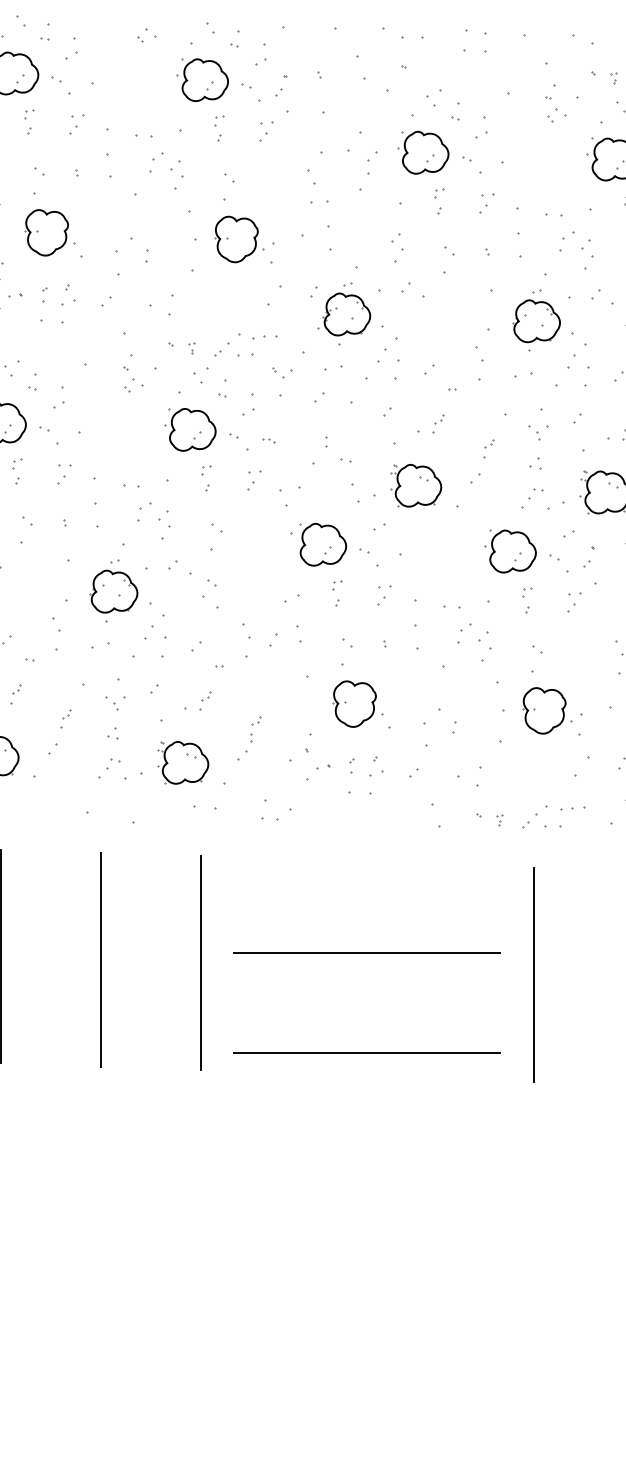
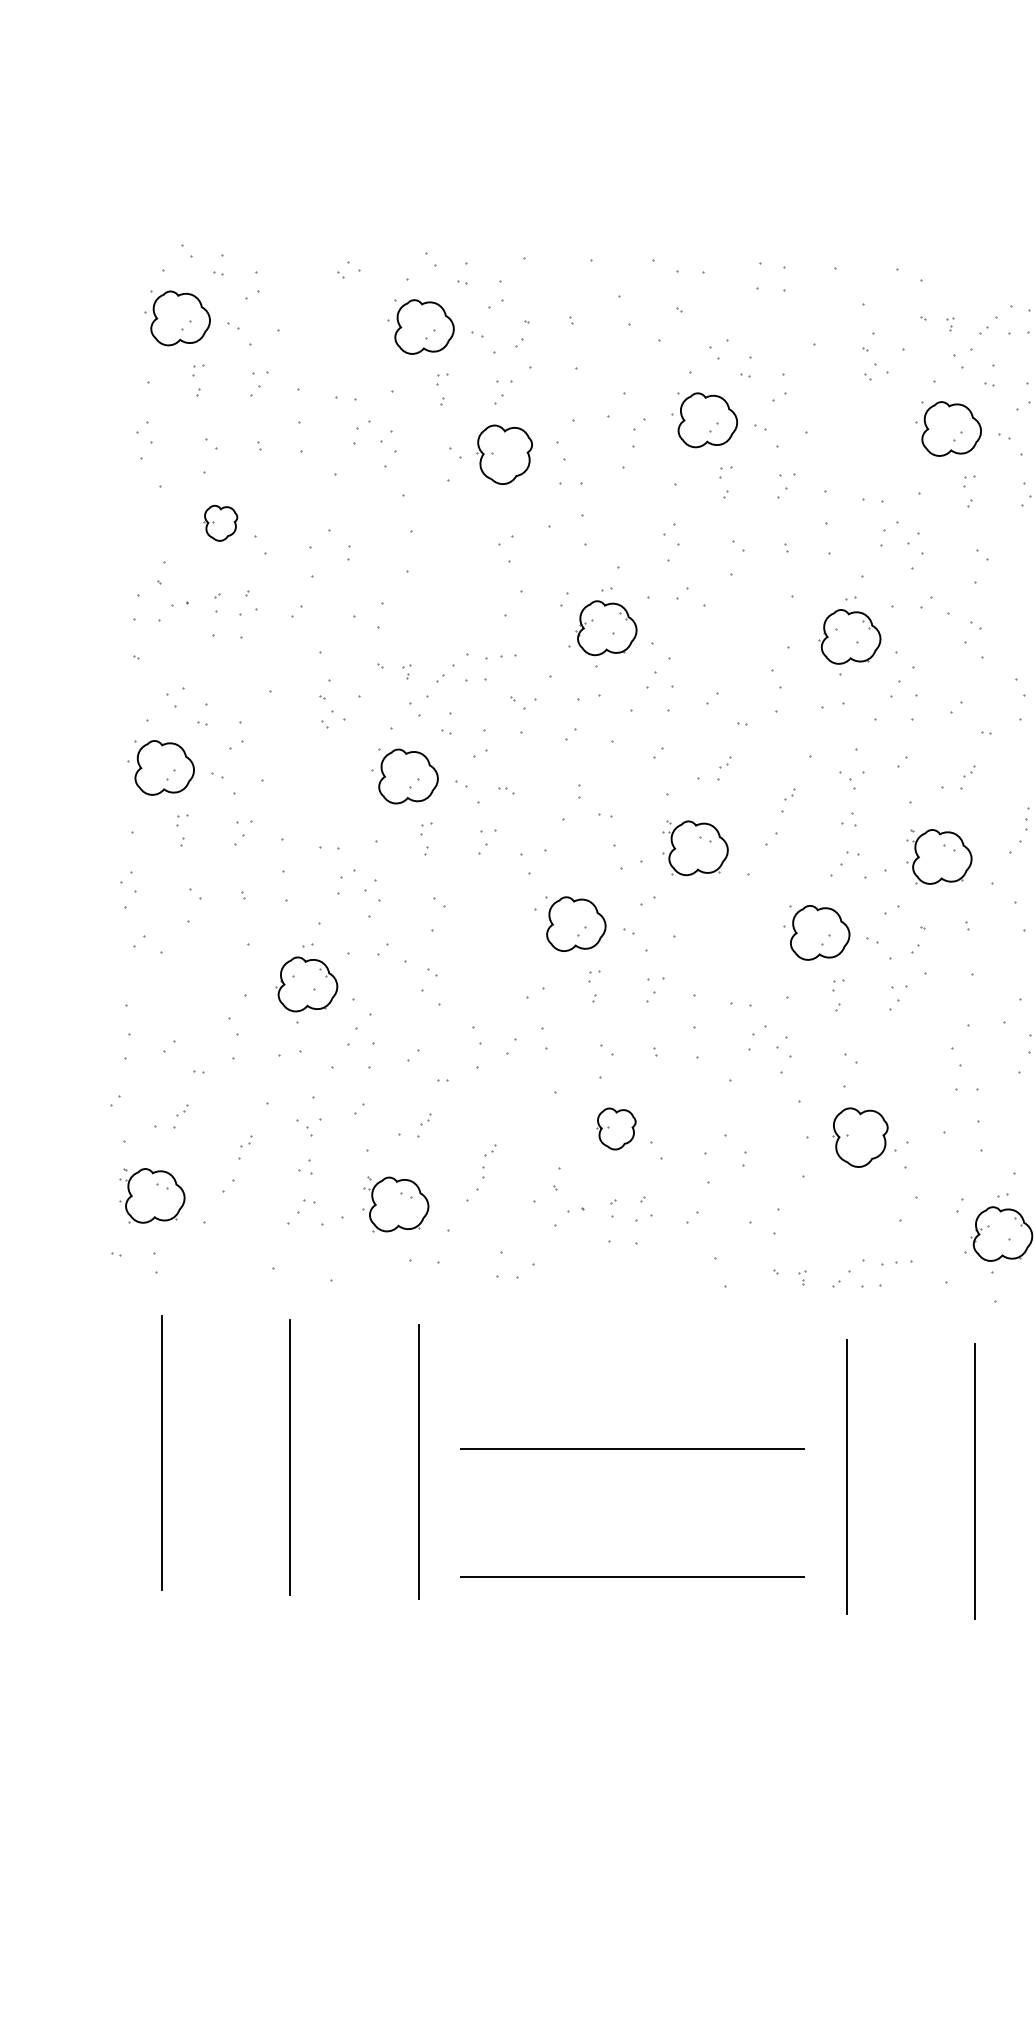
part: (46, 233) -> (220, 523), size x0.6
part: (236, 239) -> (504, 454), moved
part: (354, 703) -> (616, 1128), size x0.7

